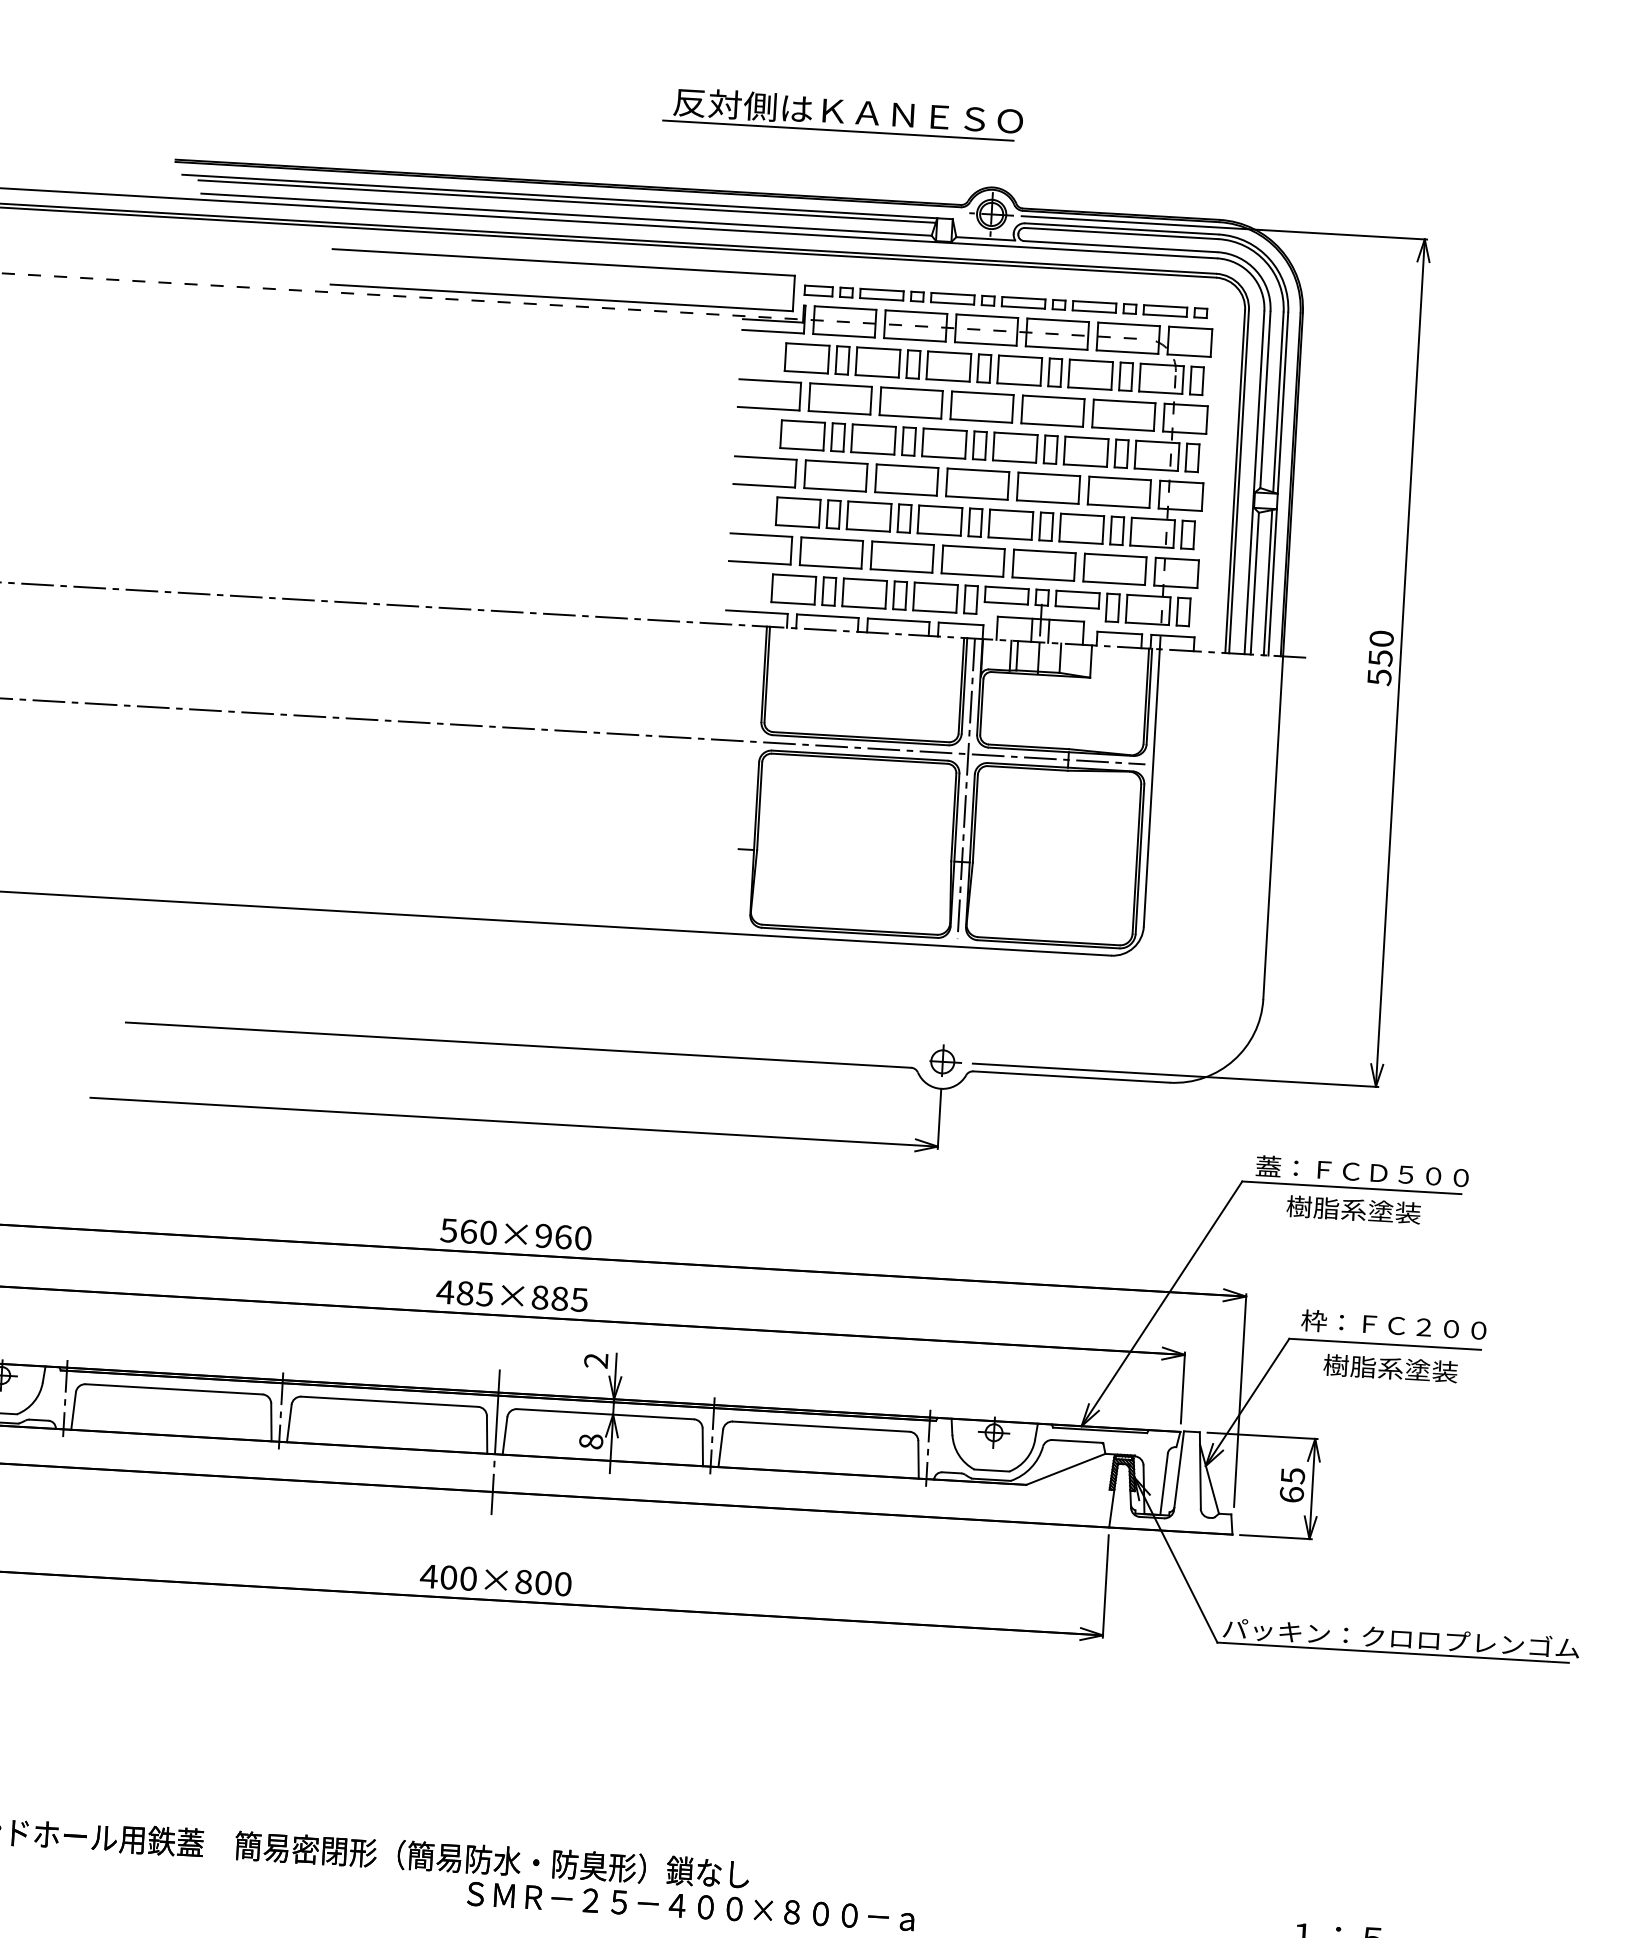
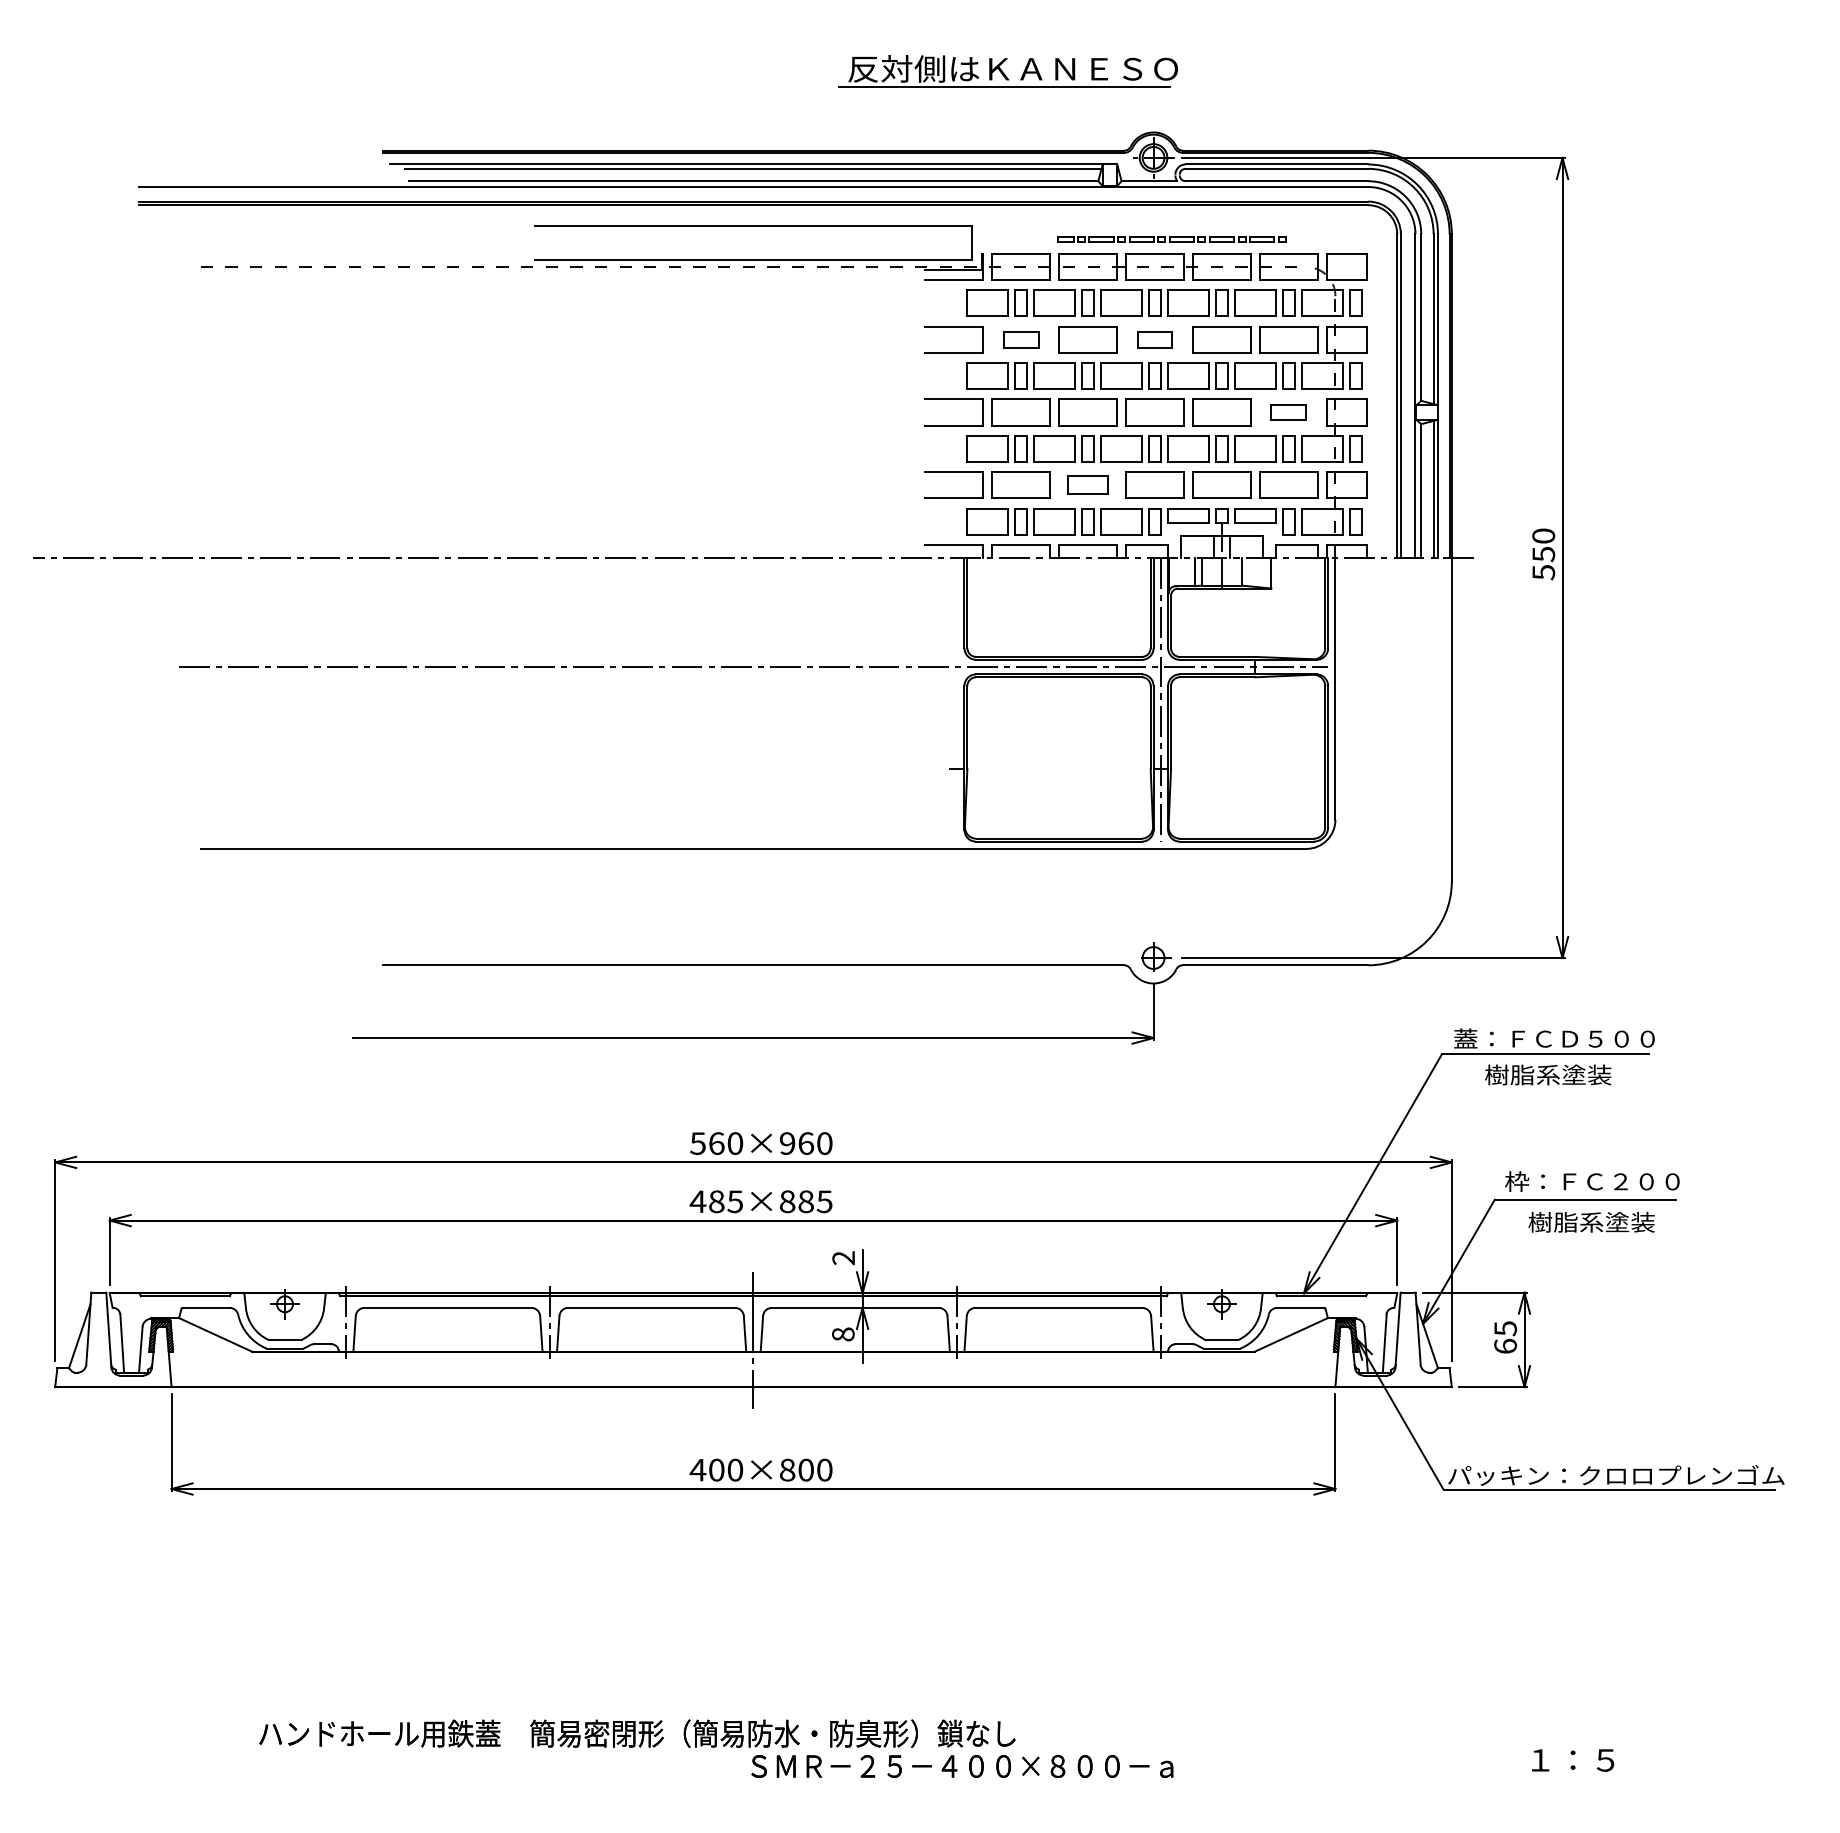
part: (1005, 301) -> (1171, 239), size x0.6
part: (839, 398) -> (1020, 339), size x0.6
part: (981, 406) -> (1154, 339), size x0.6
part: (1119, 492) -> (1288, 412), size x0.6
part: (901, 556) -> (1087, 484), size x0.7

